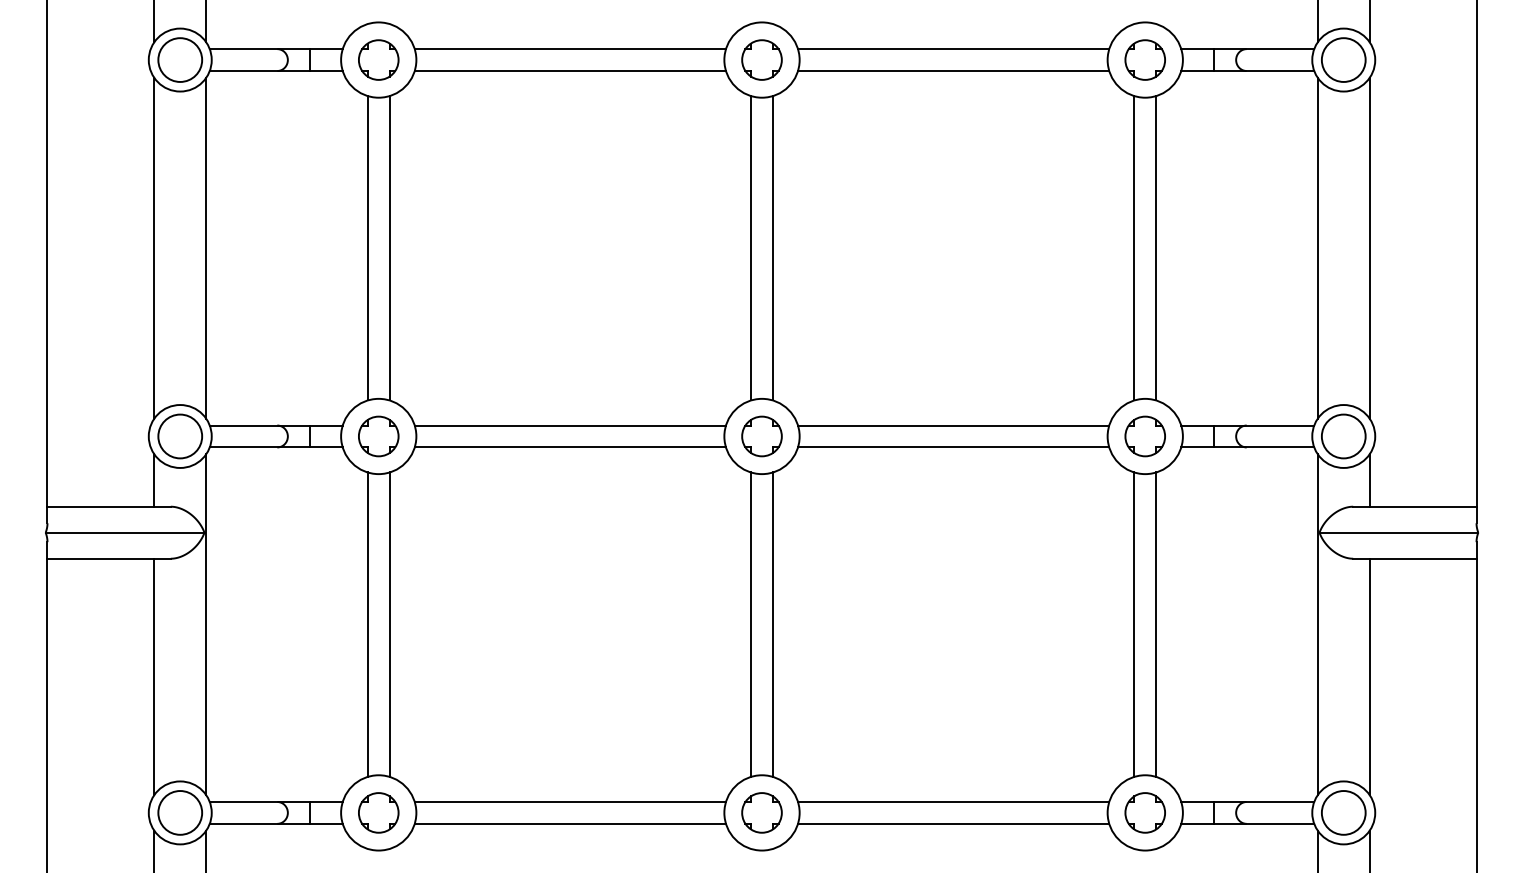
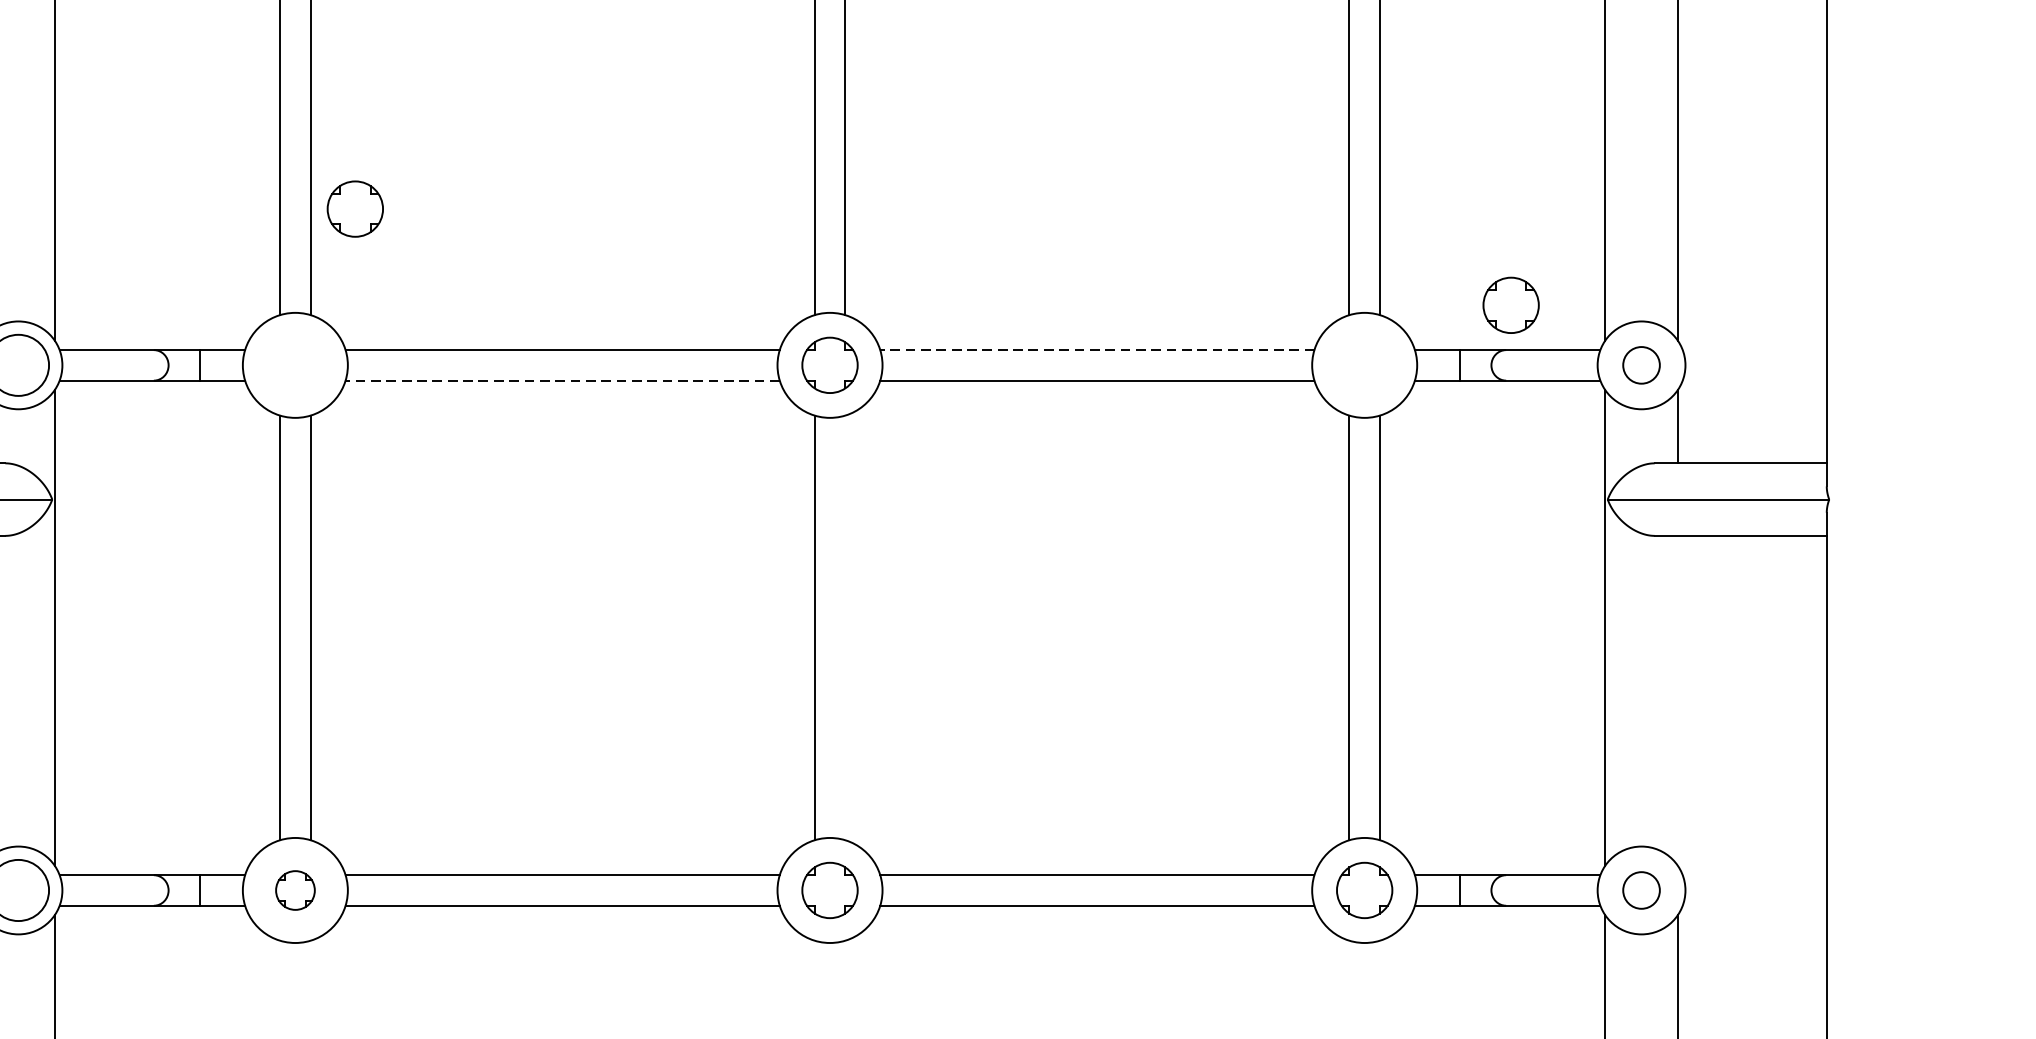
line: (953, 425) -> (1097, 350), solid -> dashed
part: (378, 436) -> (355, 209), moved
part: (1144, 436) -> (1510, 305), moved
circle: (1343, 436) -> (1641, 365), size x0.6
line: (570, 447) -> (562, 380), solid -> dashed
line: (772, 624) -> (844, 627), removed
line: (1369, 676) -> (1677, 700), removed
part: (378, 812) -> (295, 889), size x0.7
circle: (1343, 812) -> (1641, 889), size x0.6

